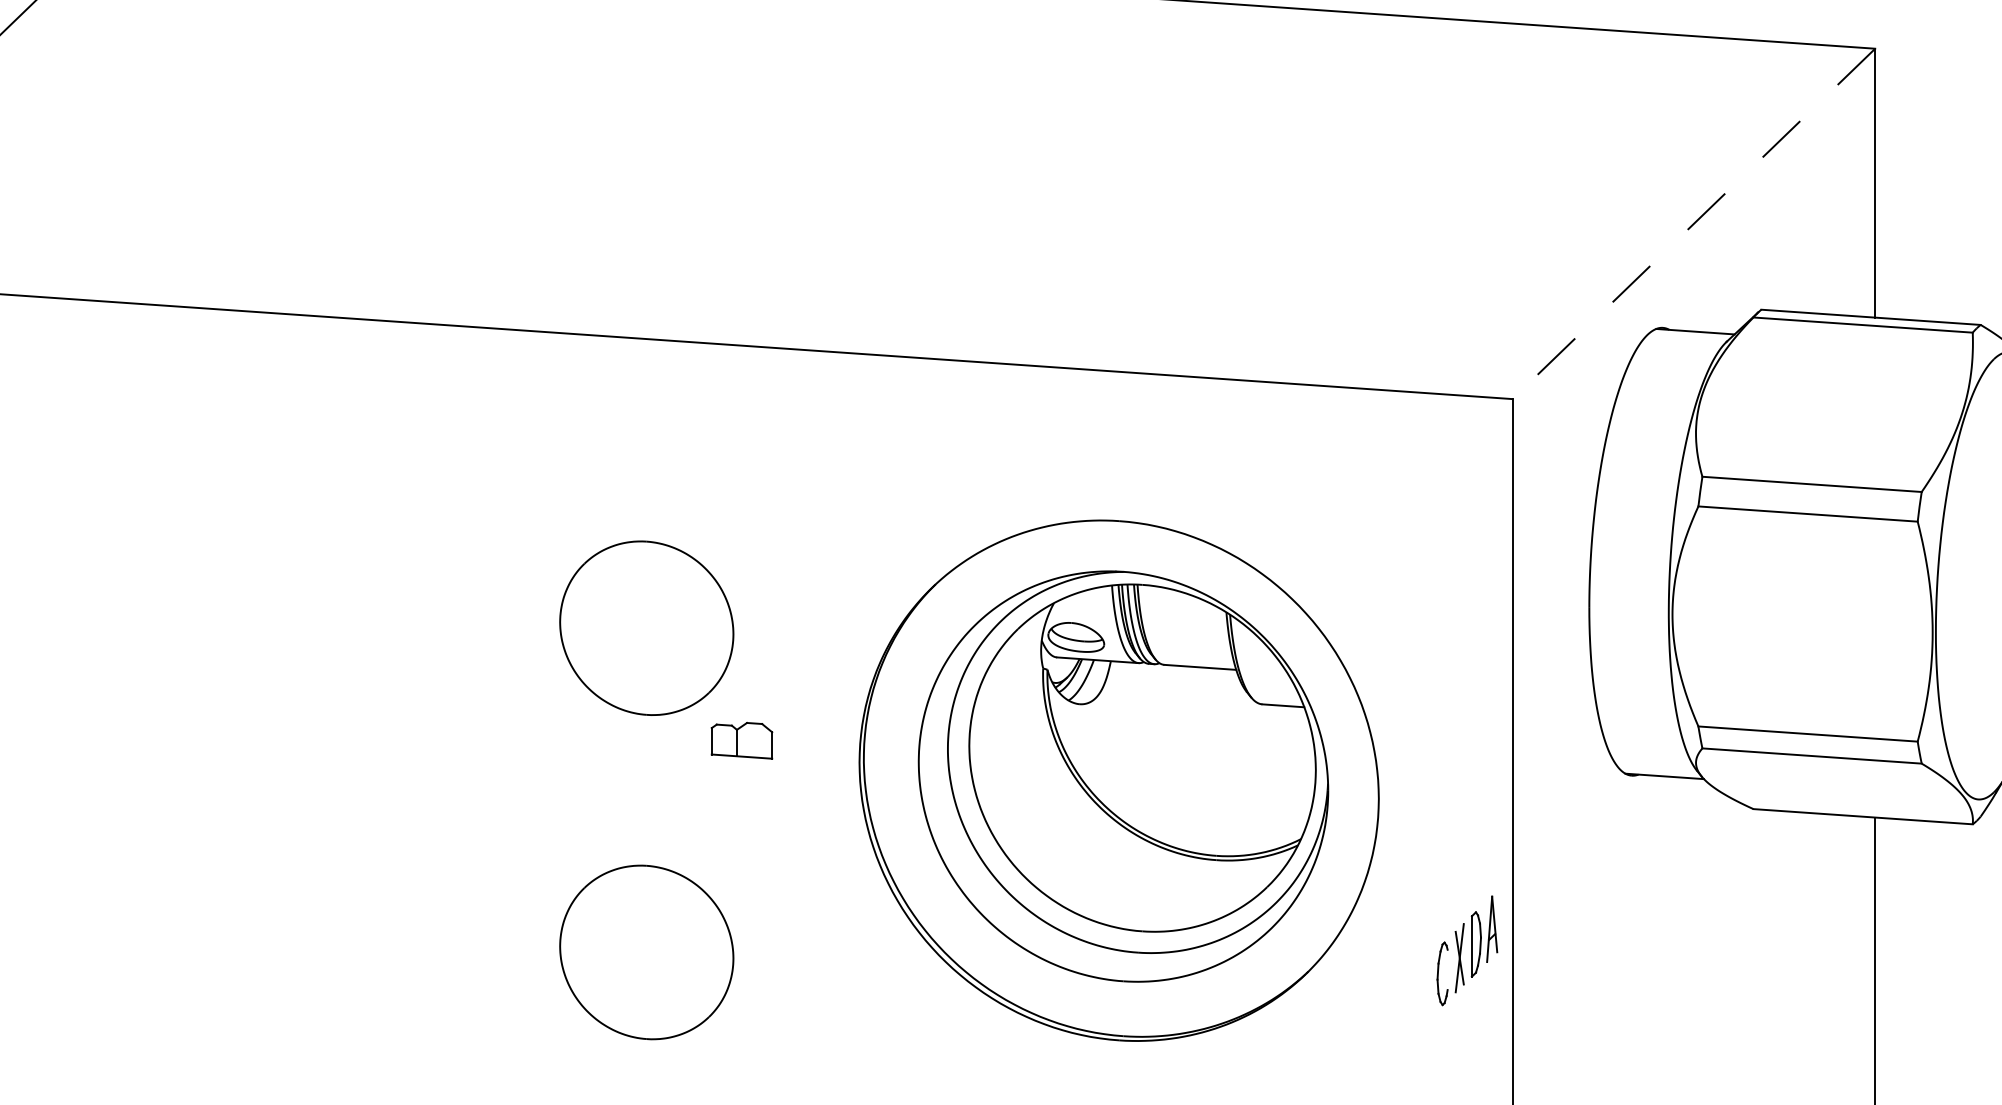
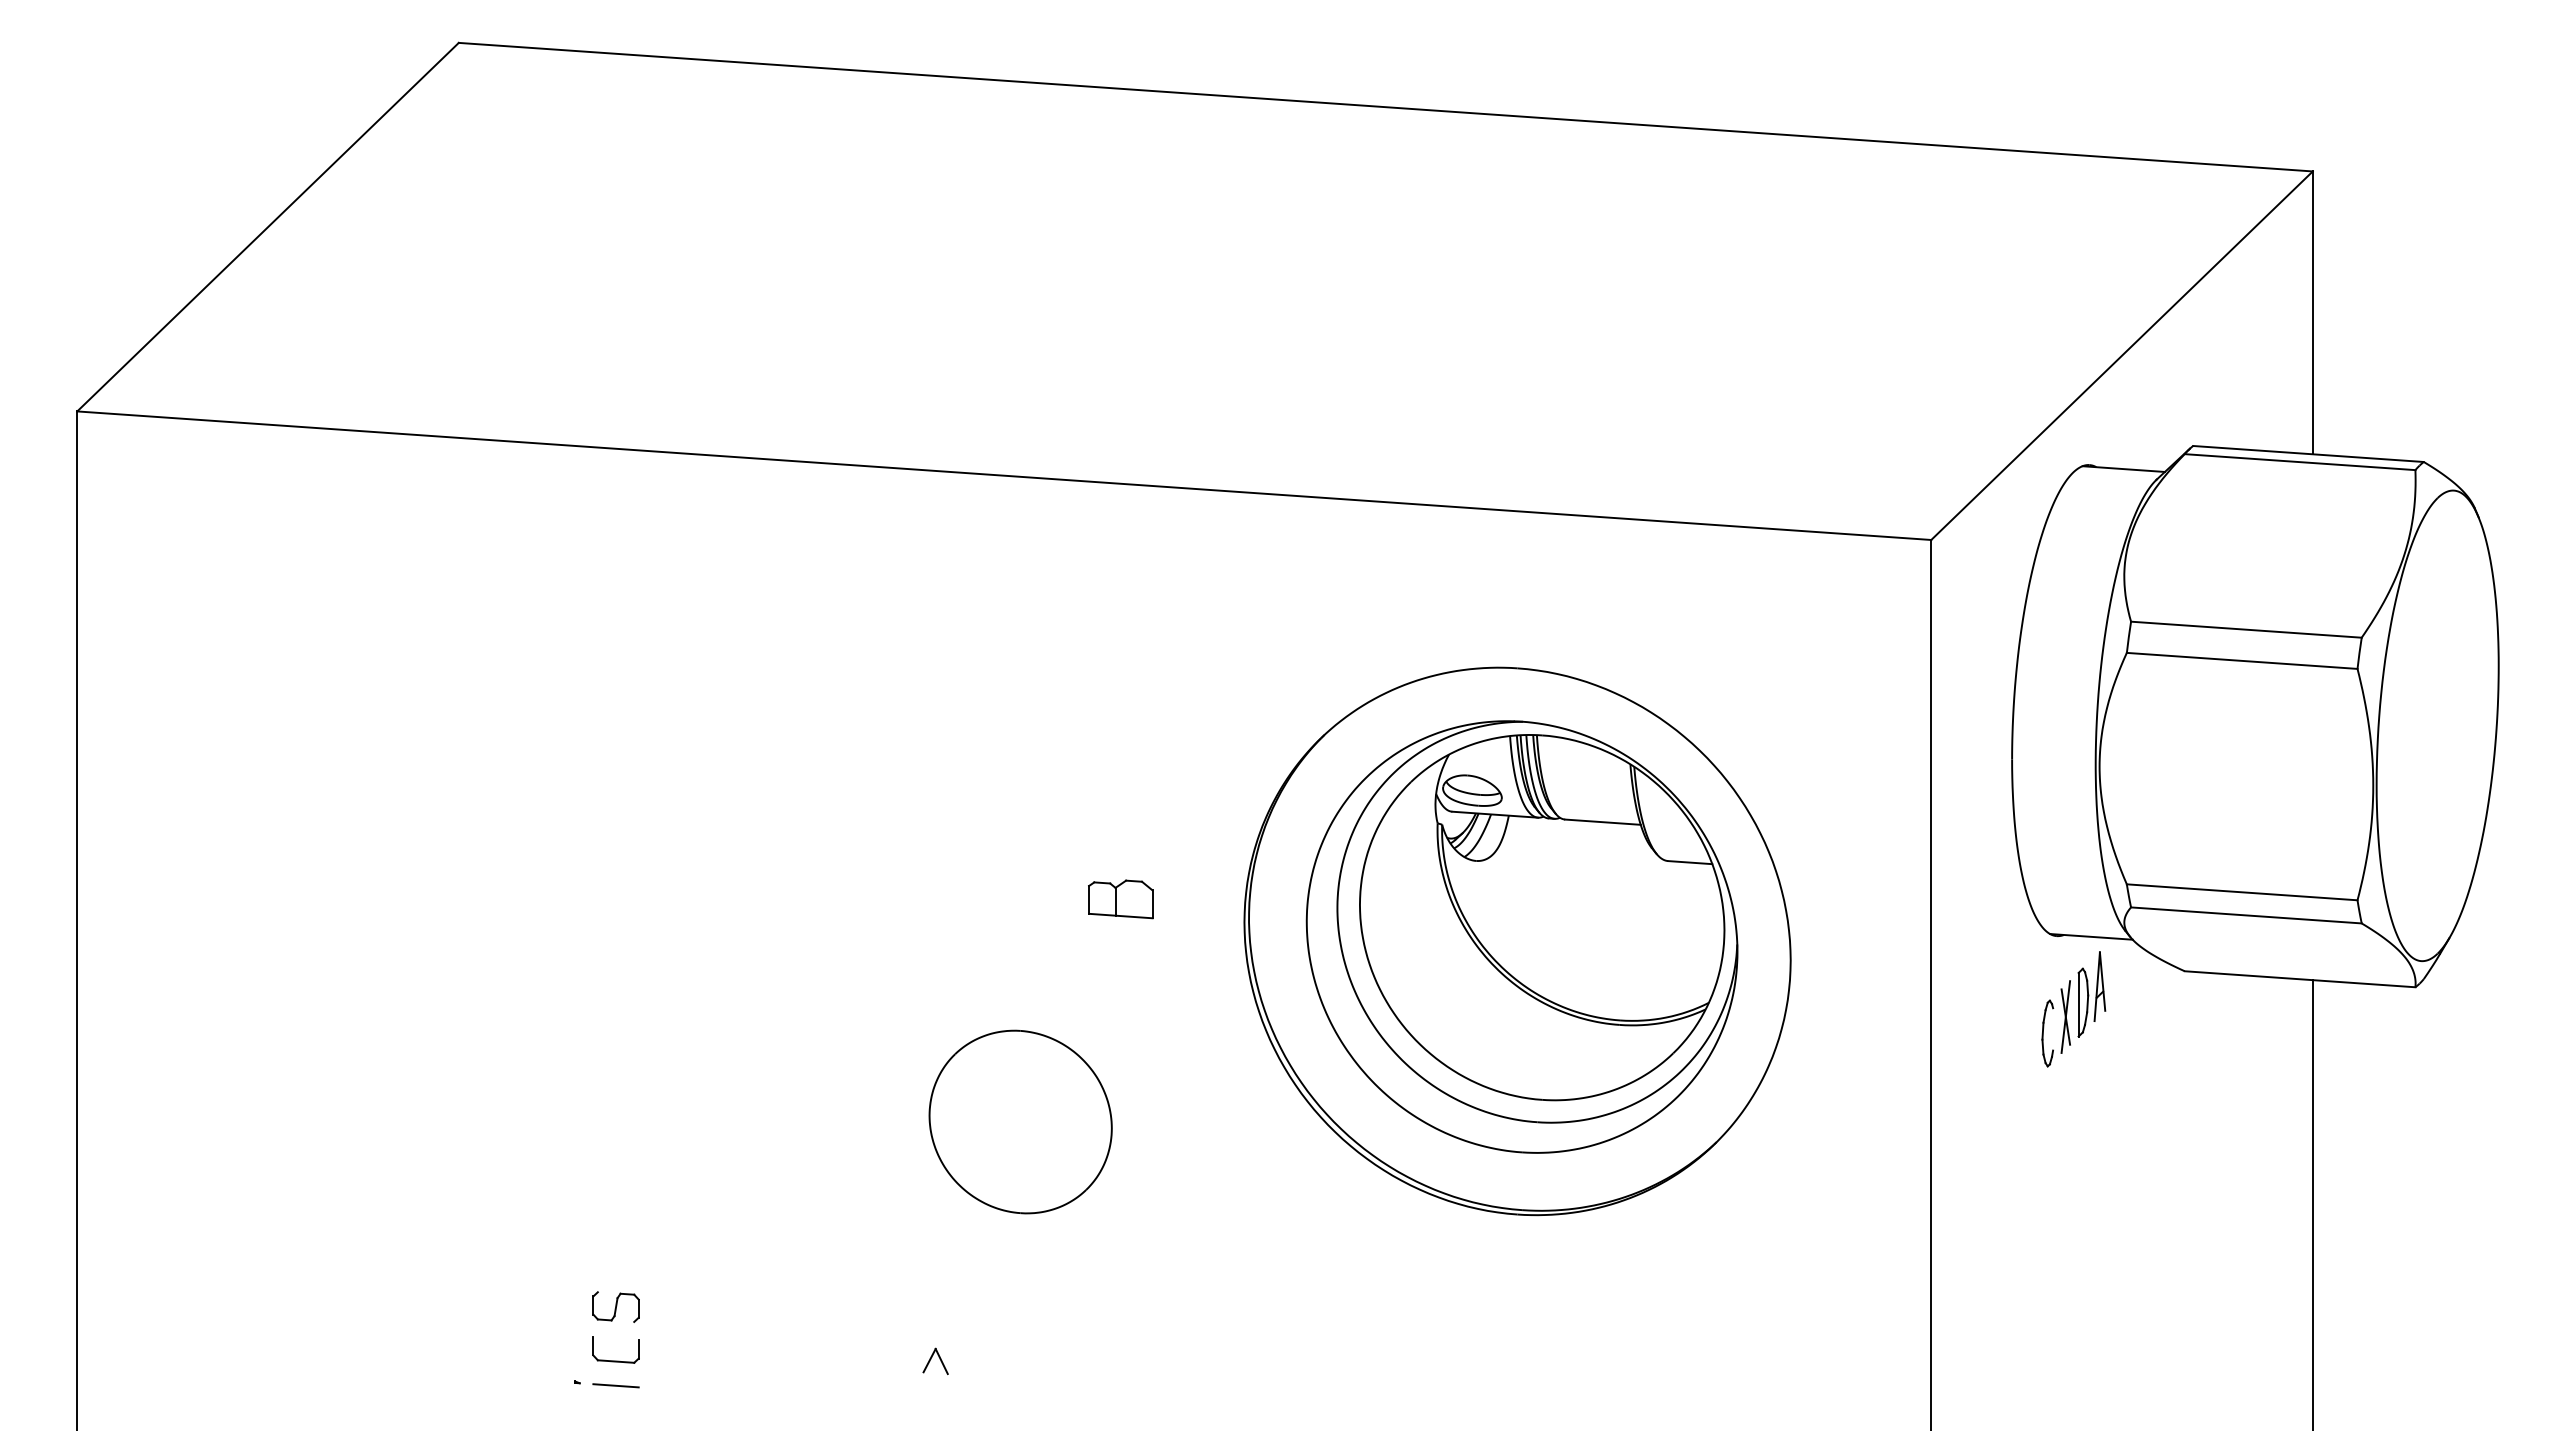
line: (1693, 224) -> (2121, 356), dashed -> solid
part: (646, 627) -> (1020, 780), removed
part: (1467, 950) -> (2073, 1009), moved

